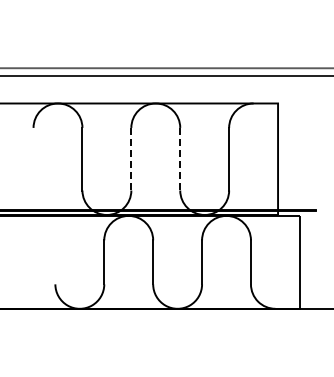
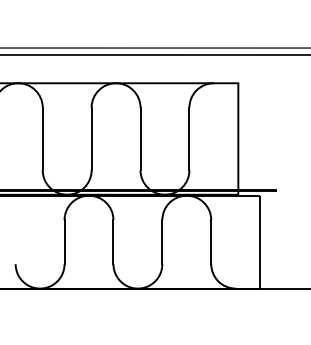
line: (131, 159) -> (91, 139), dashed -> solid
line: (180, 159) -> (140, 139), dashed -> solid

